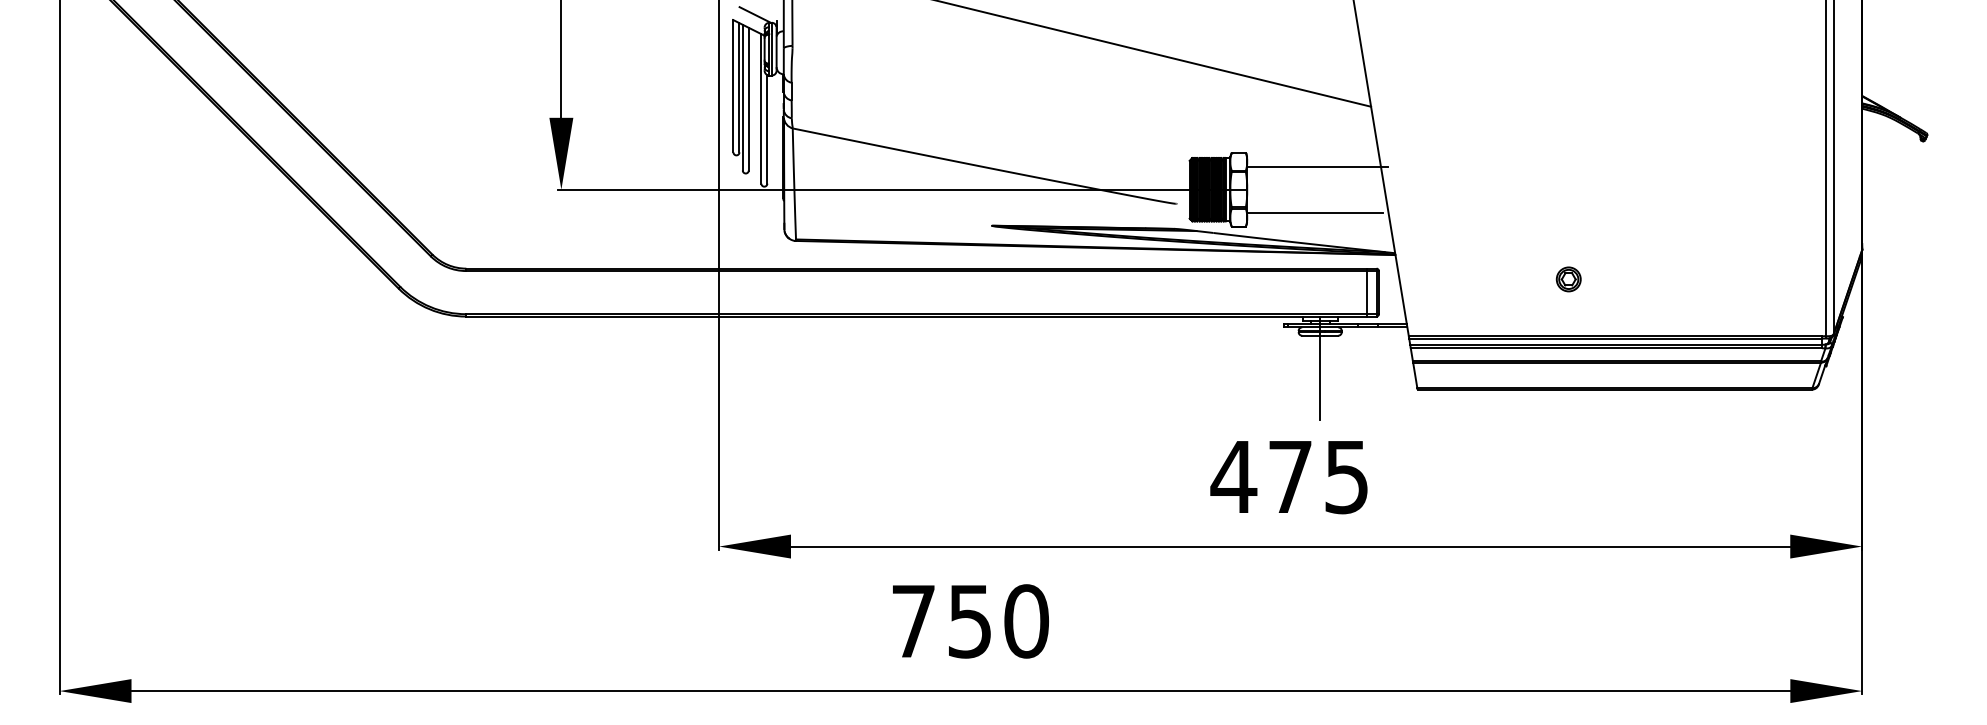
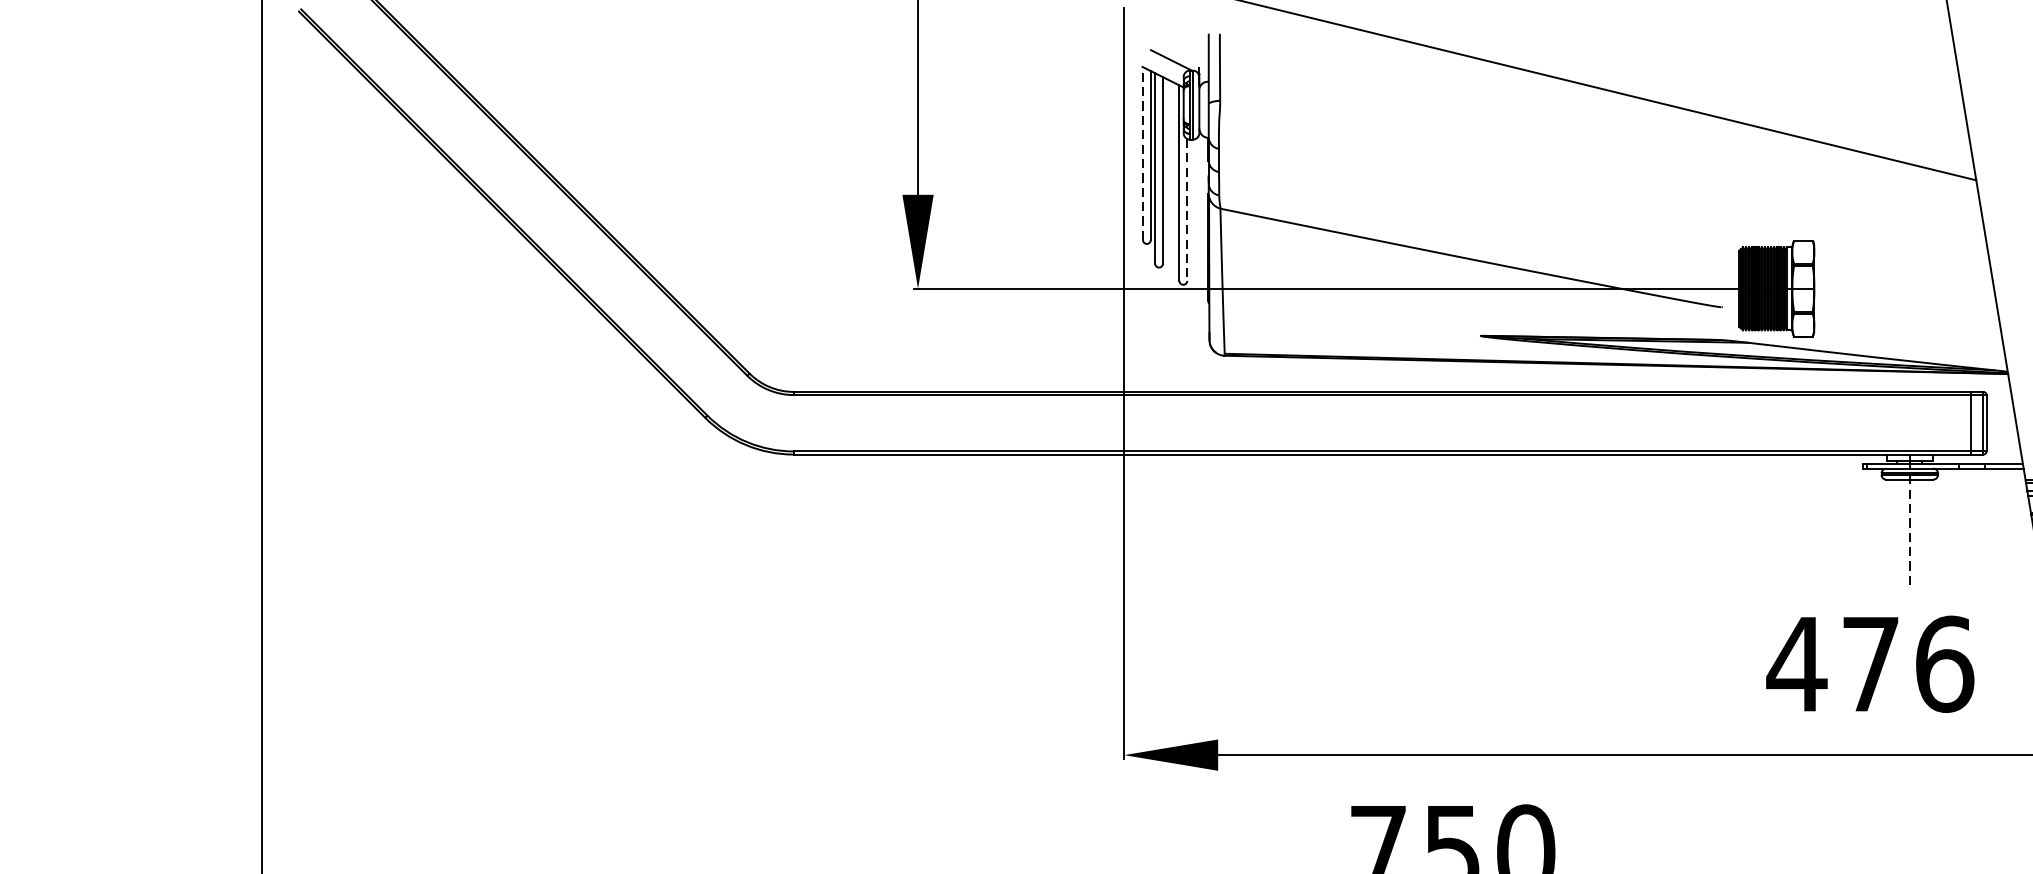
line: (733, 85) -> (1143, 152), solid -> dashed
line: (767, 129) -> (1187, 210), solid -> dashed
line: (1317, 166) -> (1906, 258), removed
line: (1315, 212) -> (1903, 318), removed
line: (1320, 370) -> (1910, 525), solid -> dashed
text: (1347, 476) -> (1945, 663), 475 -> 476

